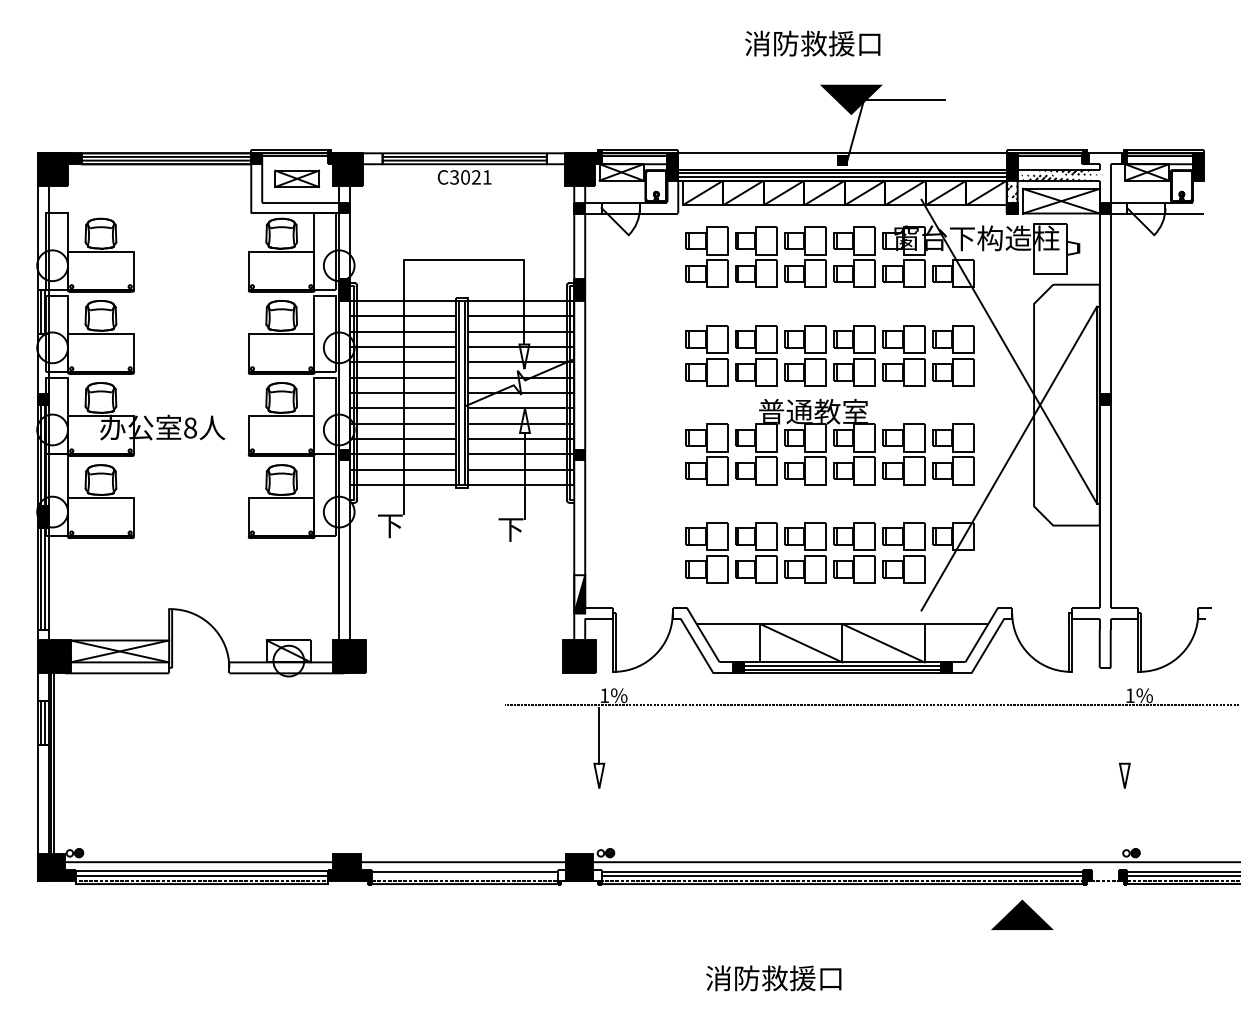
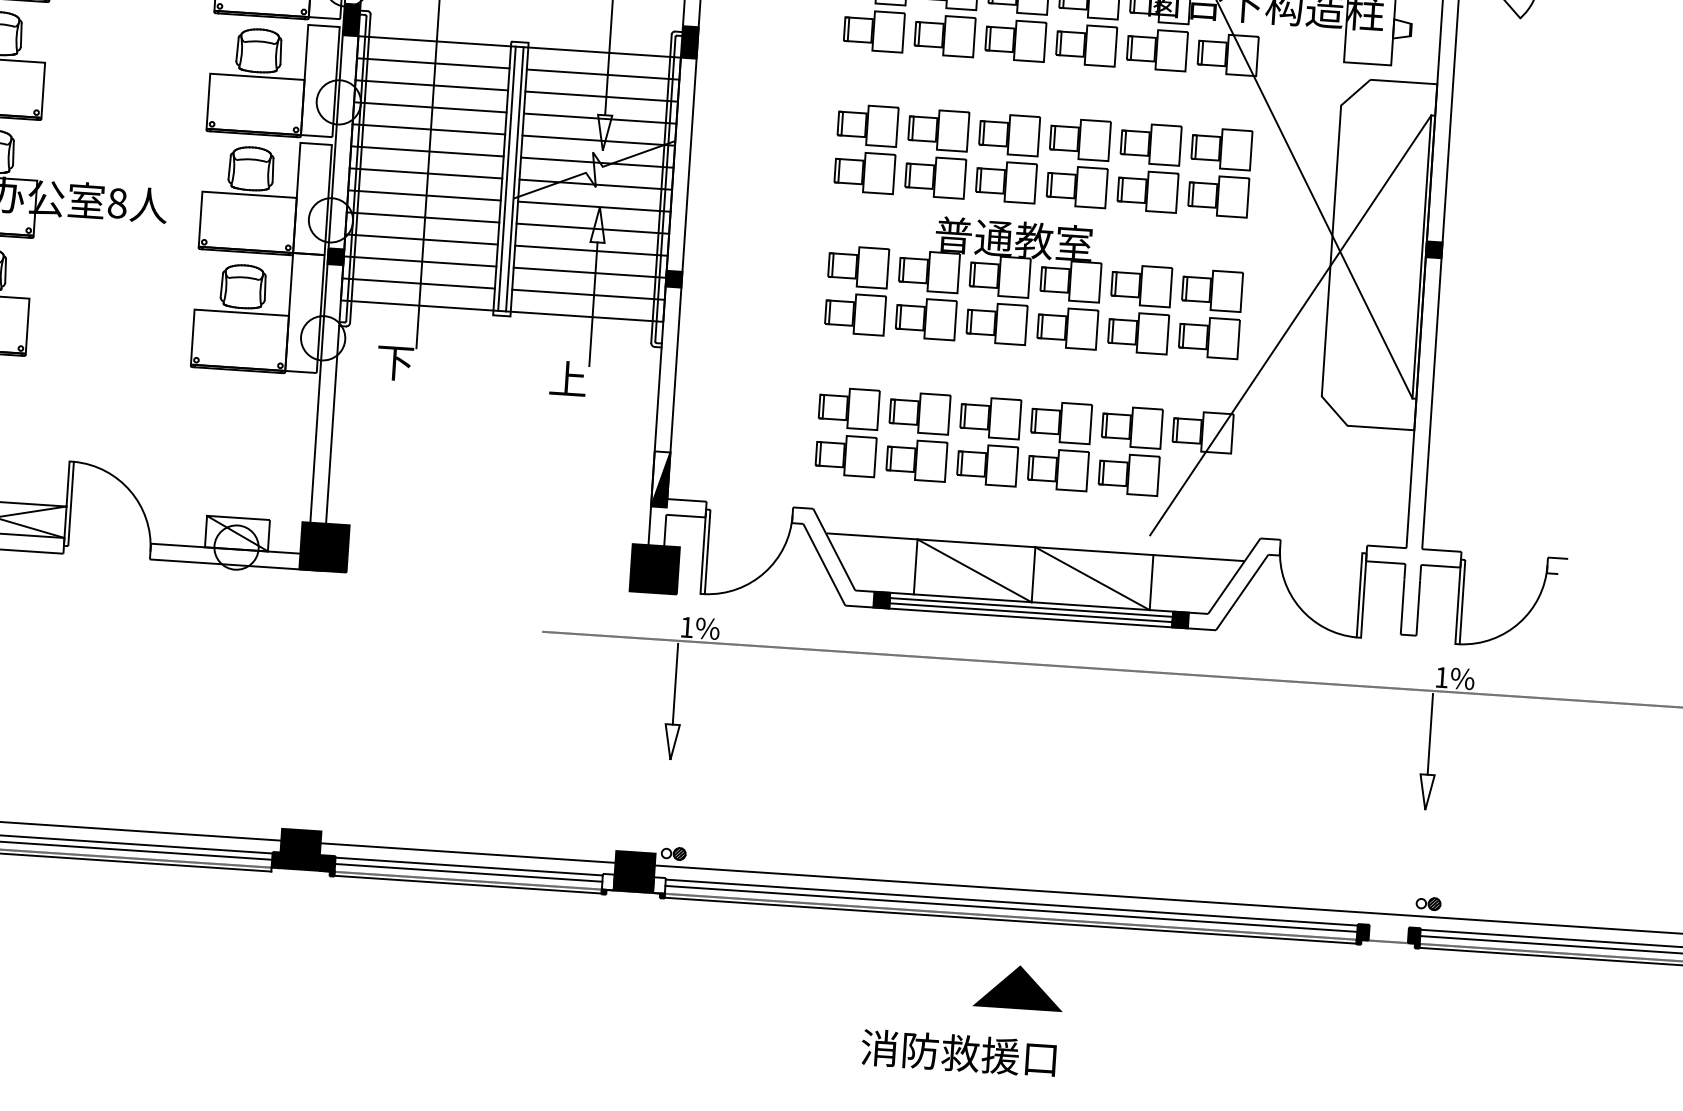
text: (510, 529) -> (567, 379), 下 -> 上
line: (1124, 735) -> (1429, 734), added
line: (464, 875) -> (468, 872), added
line: (1022, 914) -> (1019, 986), moved
text: (773, 978) -> (958, 1053), moved

